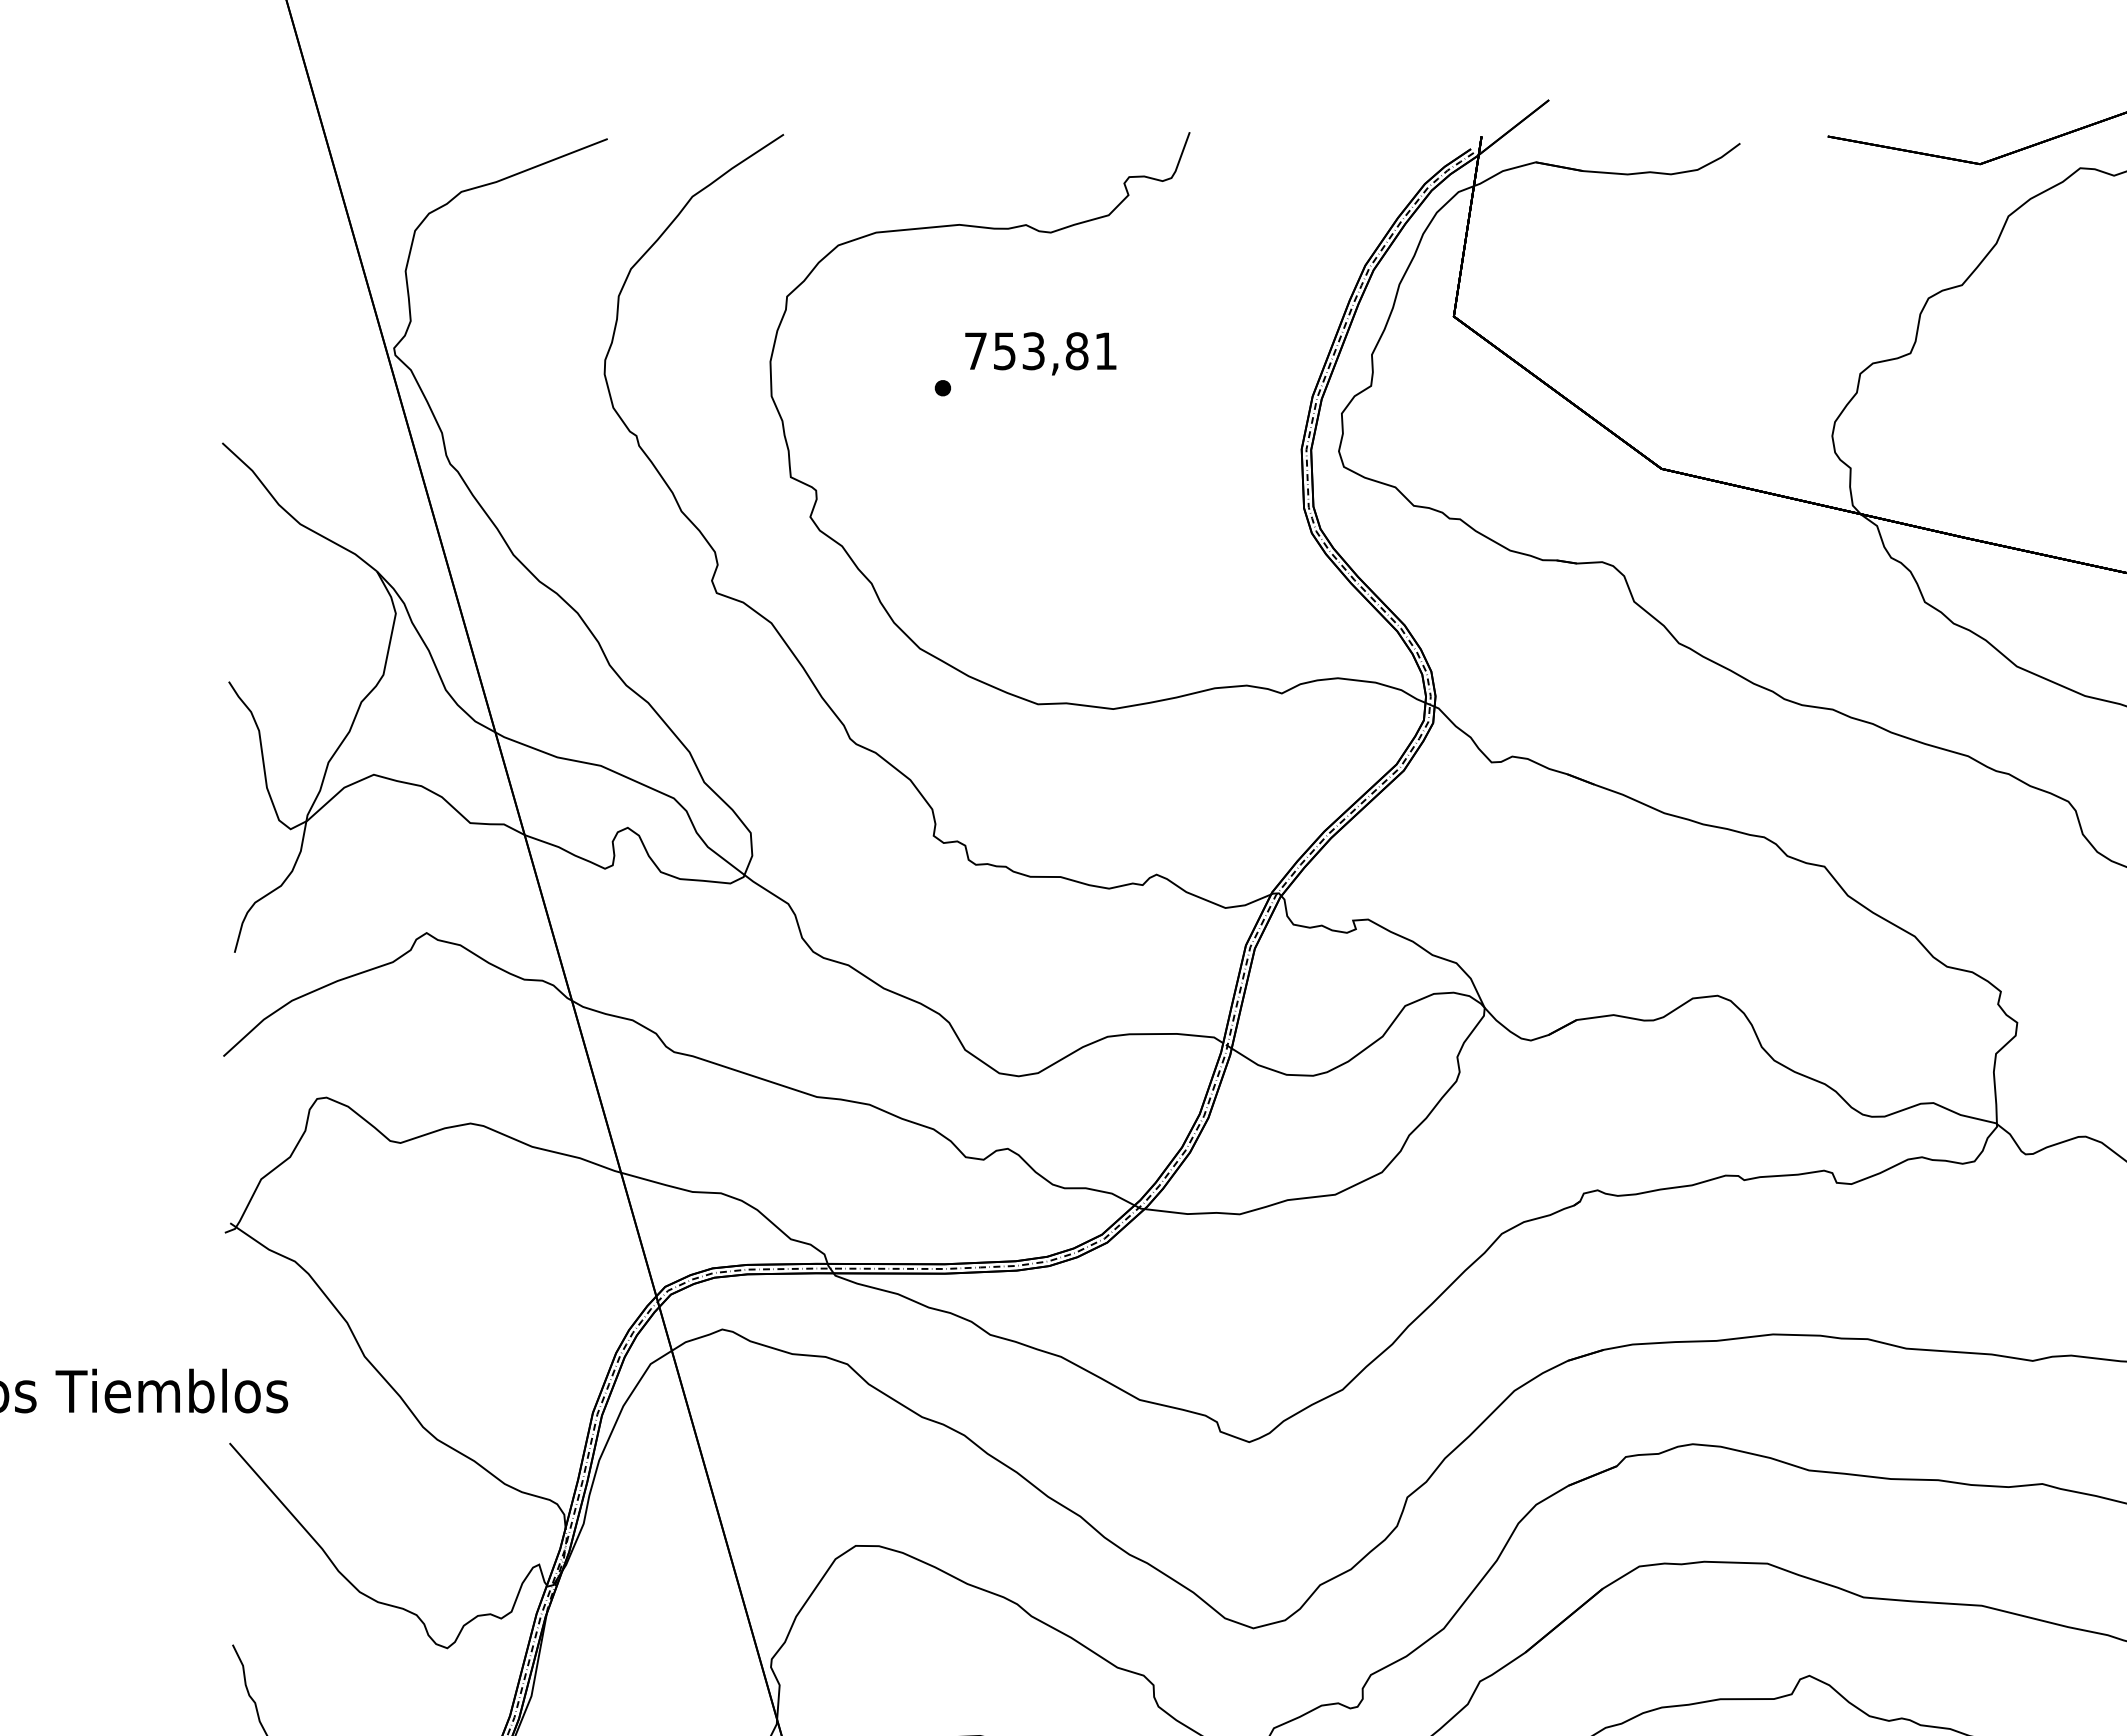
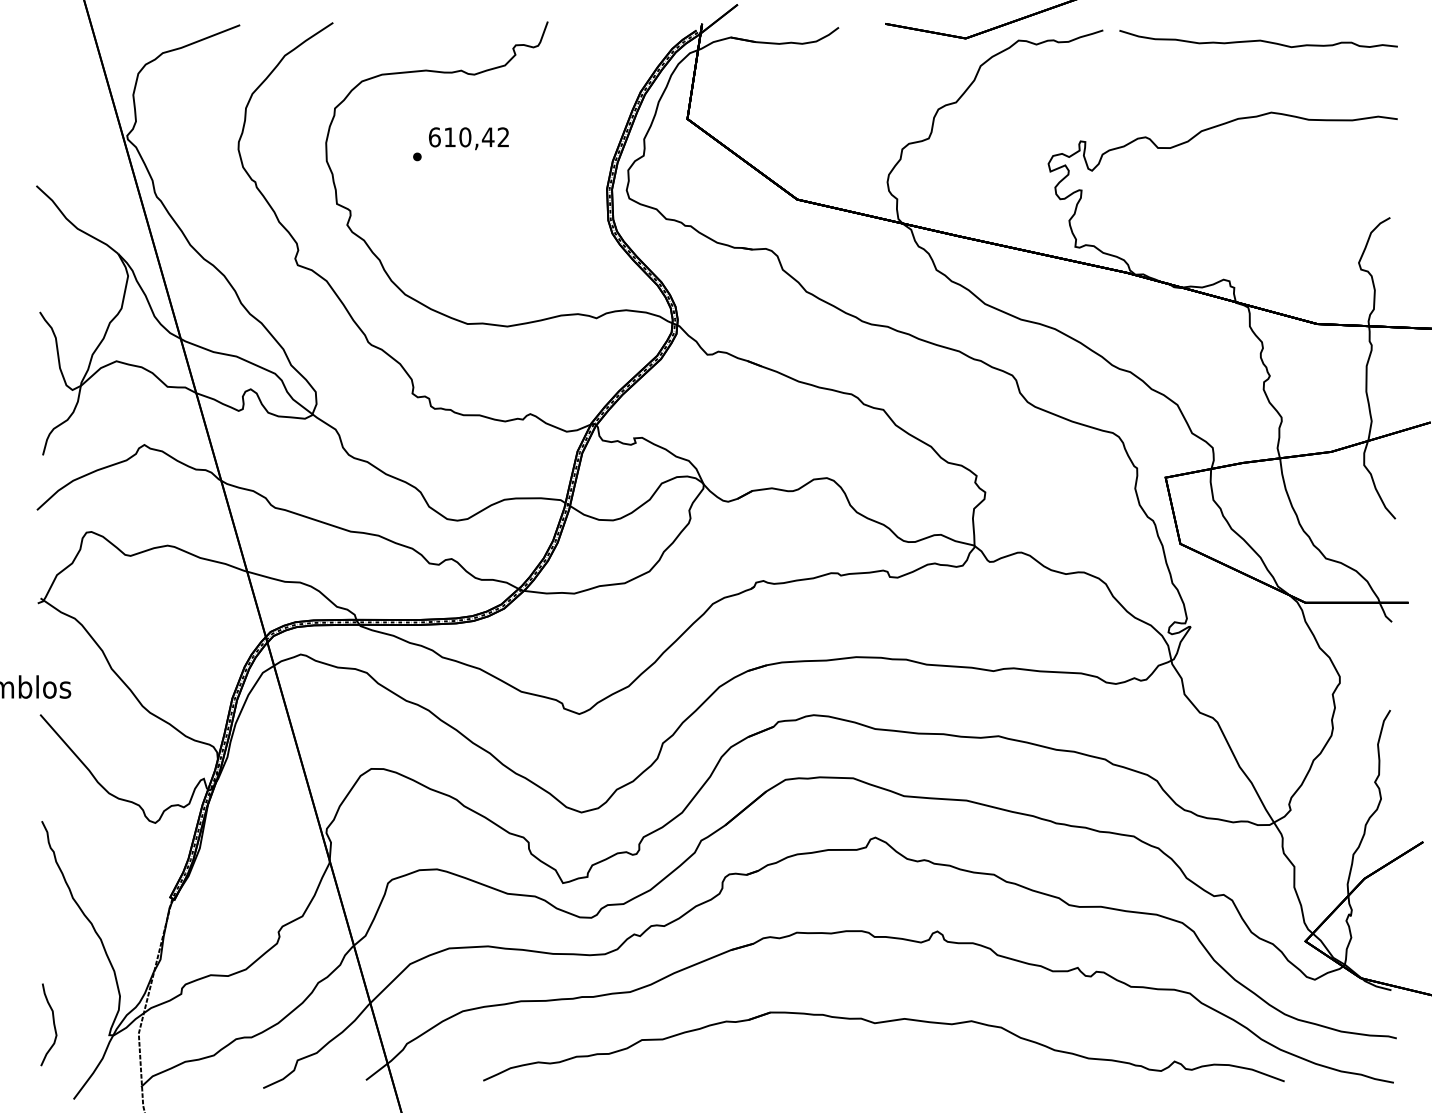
text: (1039, 351) -> (468, 137), 753,81 -> 610,42

